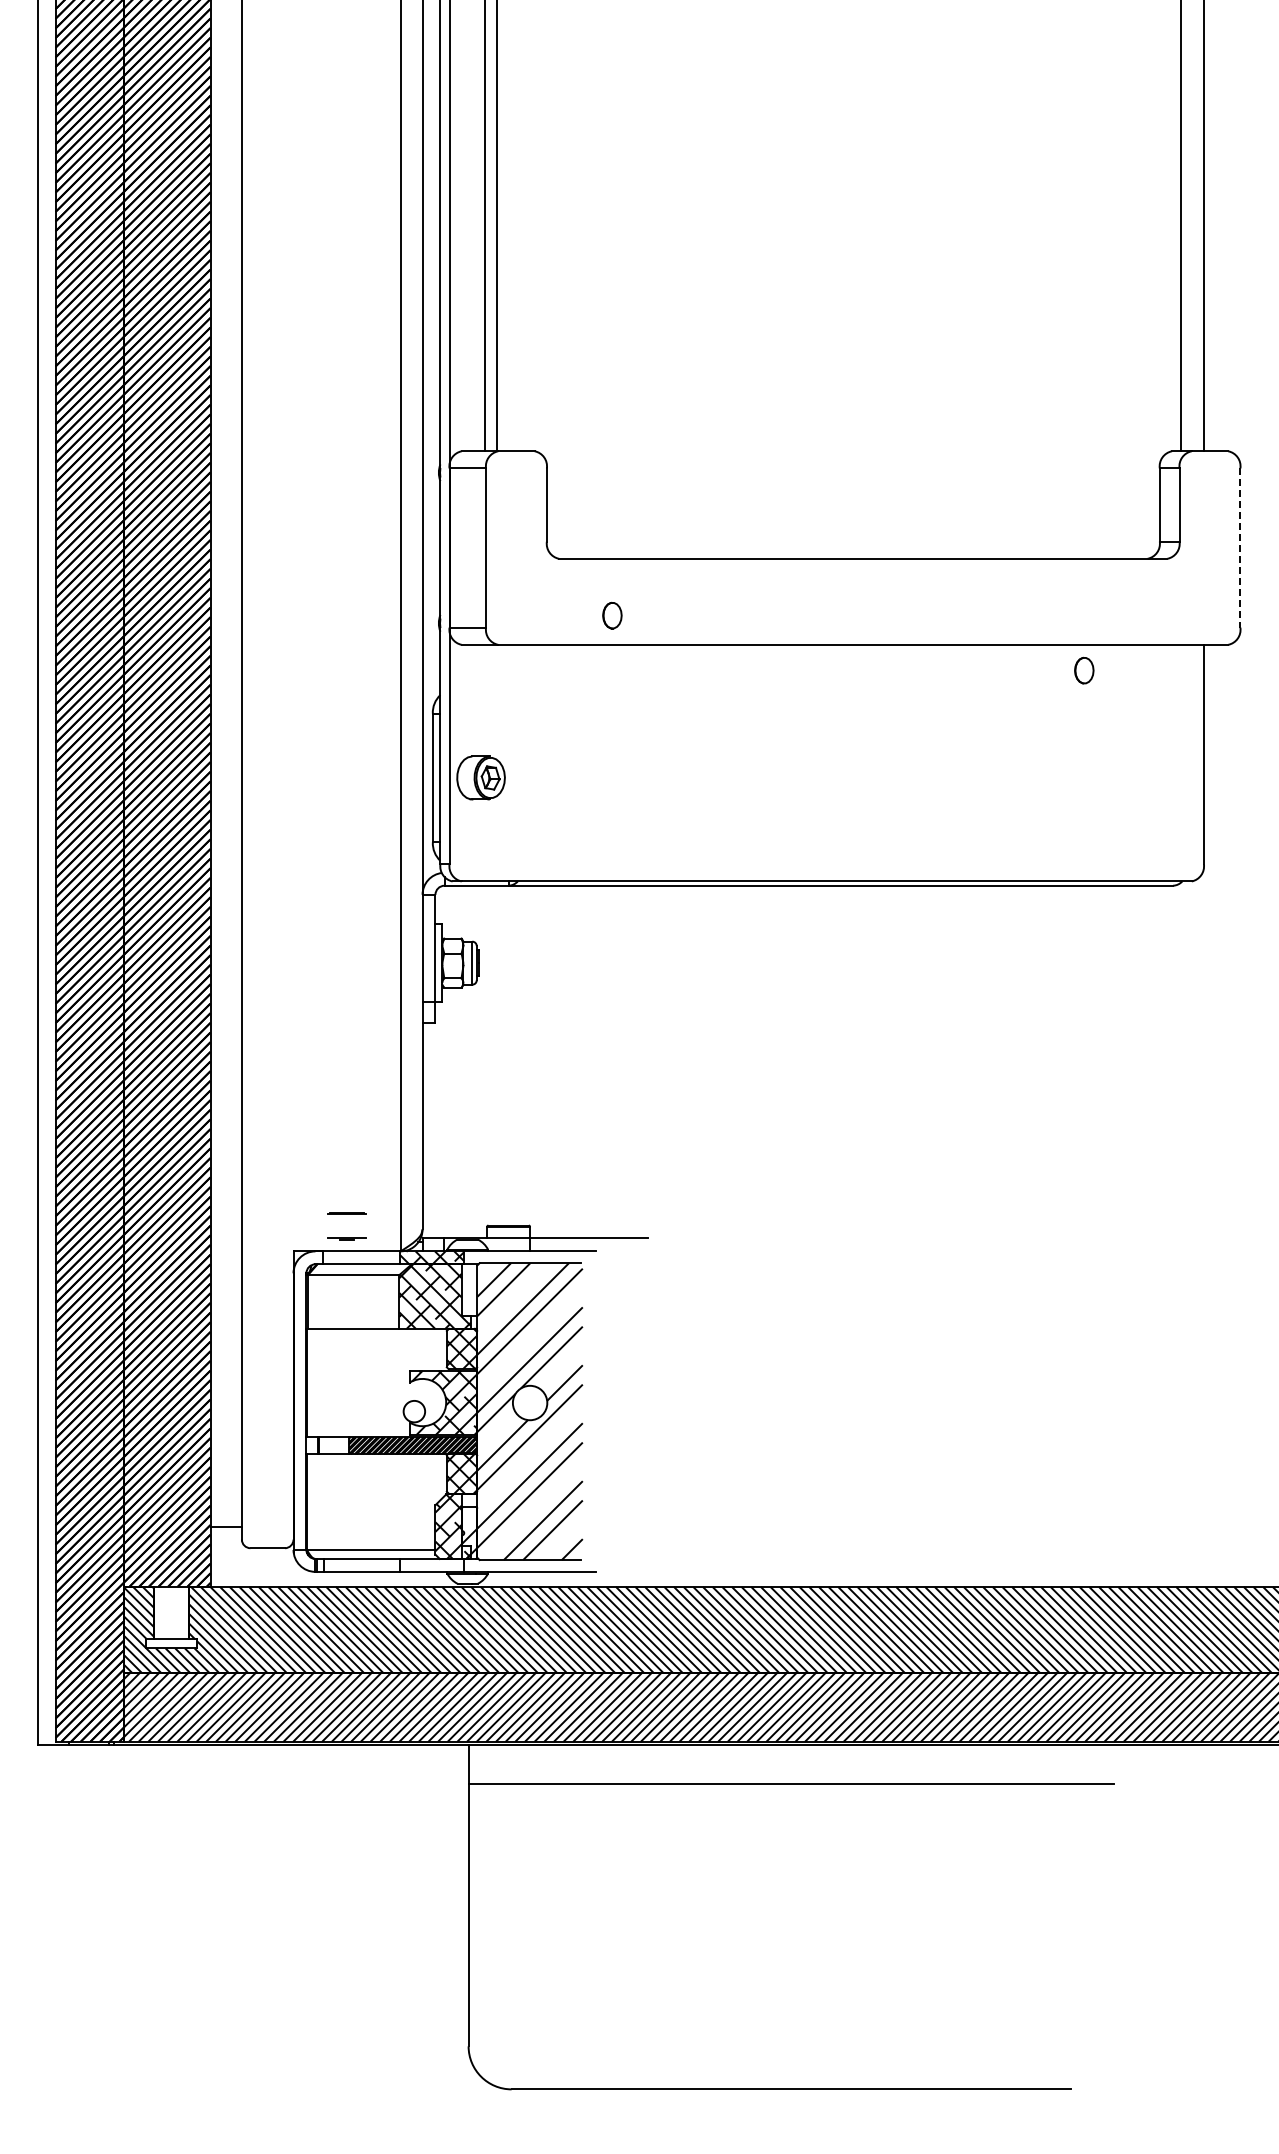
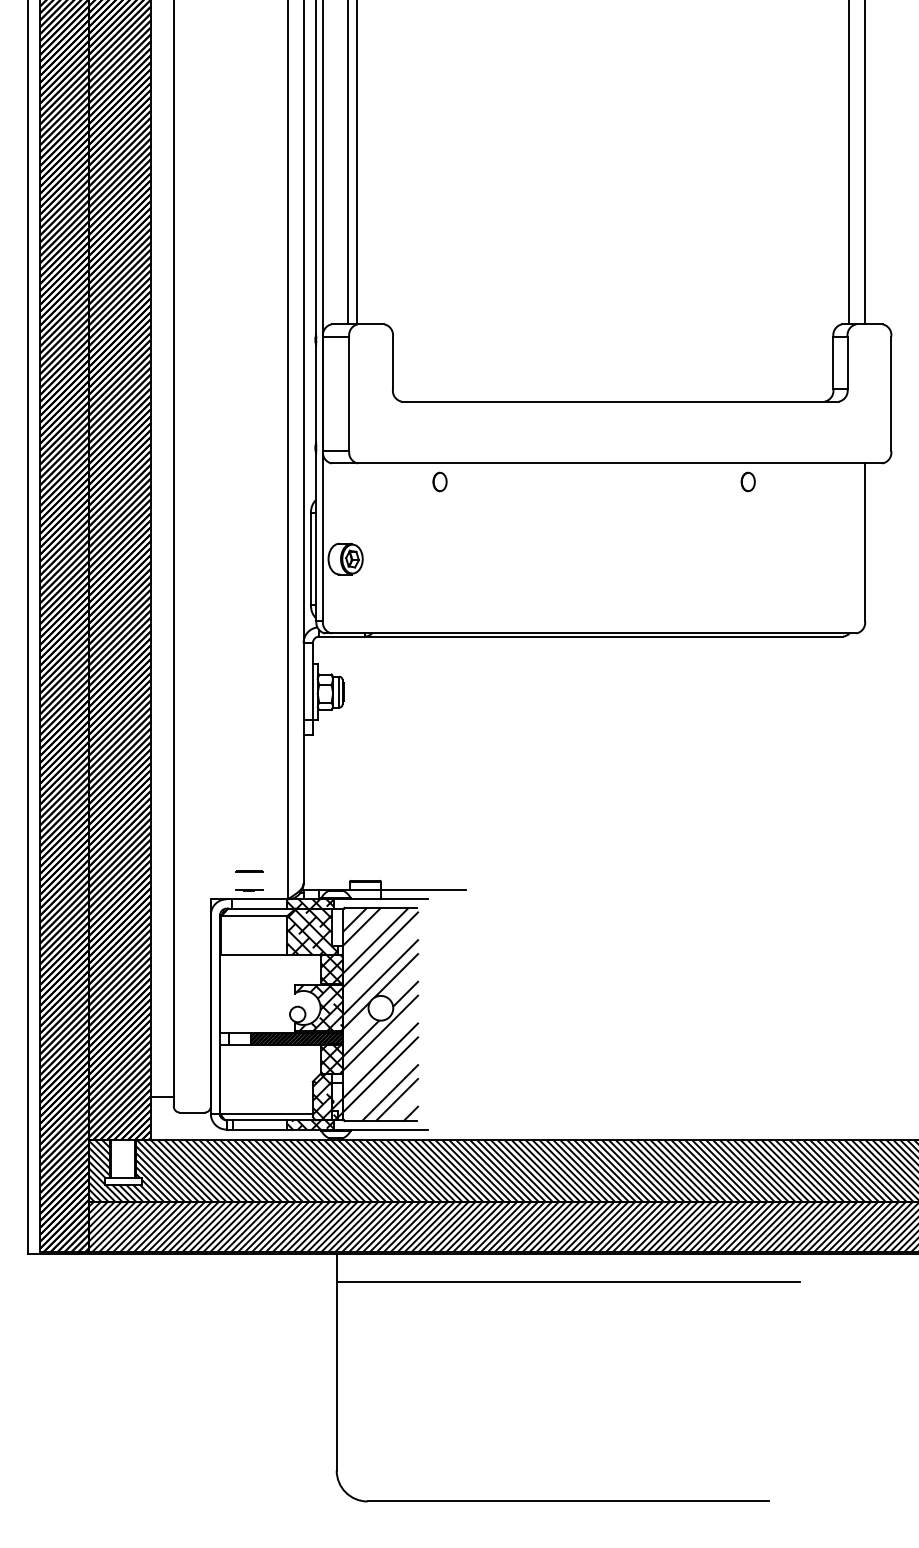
line: (1240, 548) -> (891, 394), dashed -> solid
part: (612, 615) -> (440, 481), moved
part: (1084, 670) -> (748, 481), moved
hatch: (431, 1564) -> (310, 1124), added

